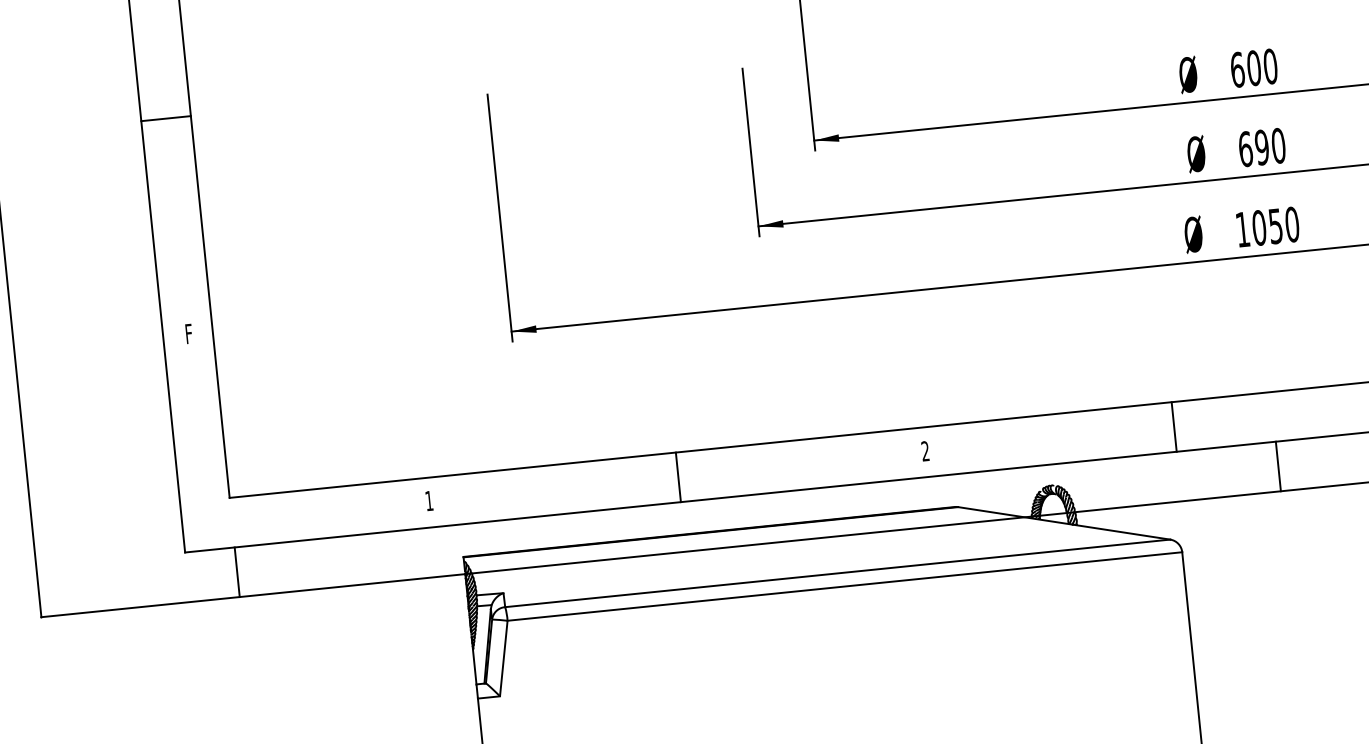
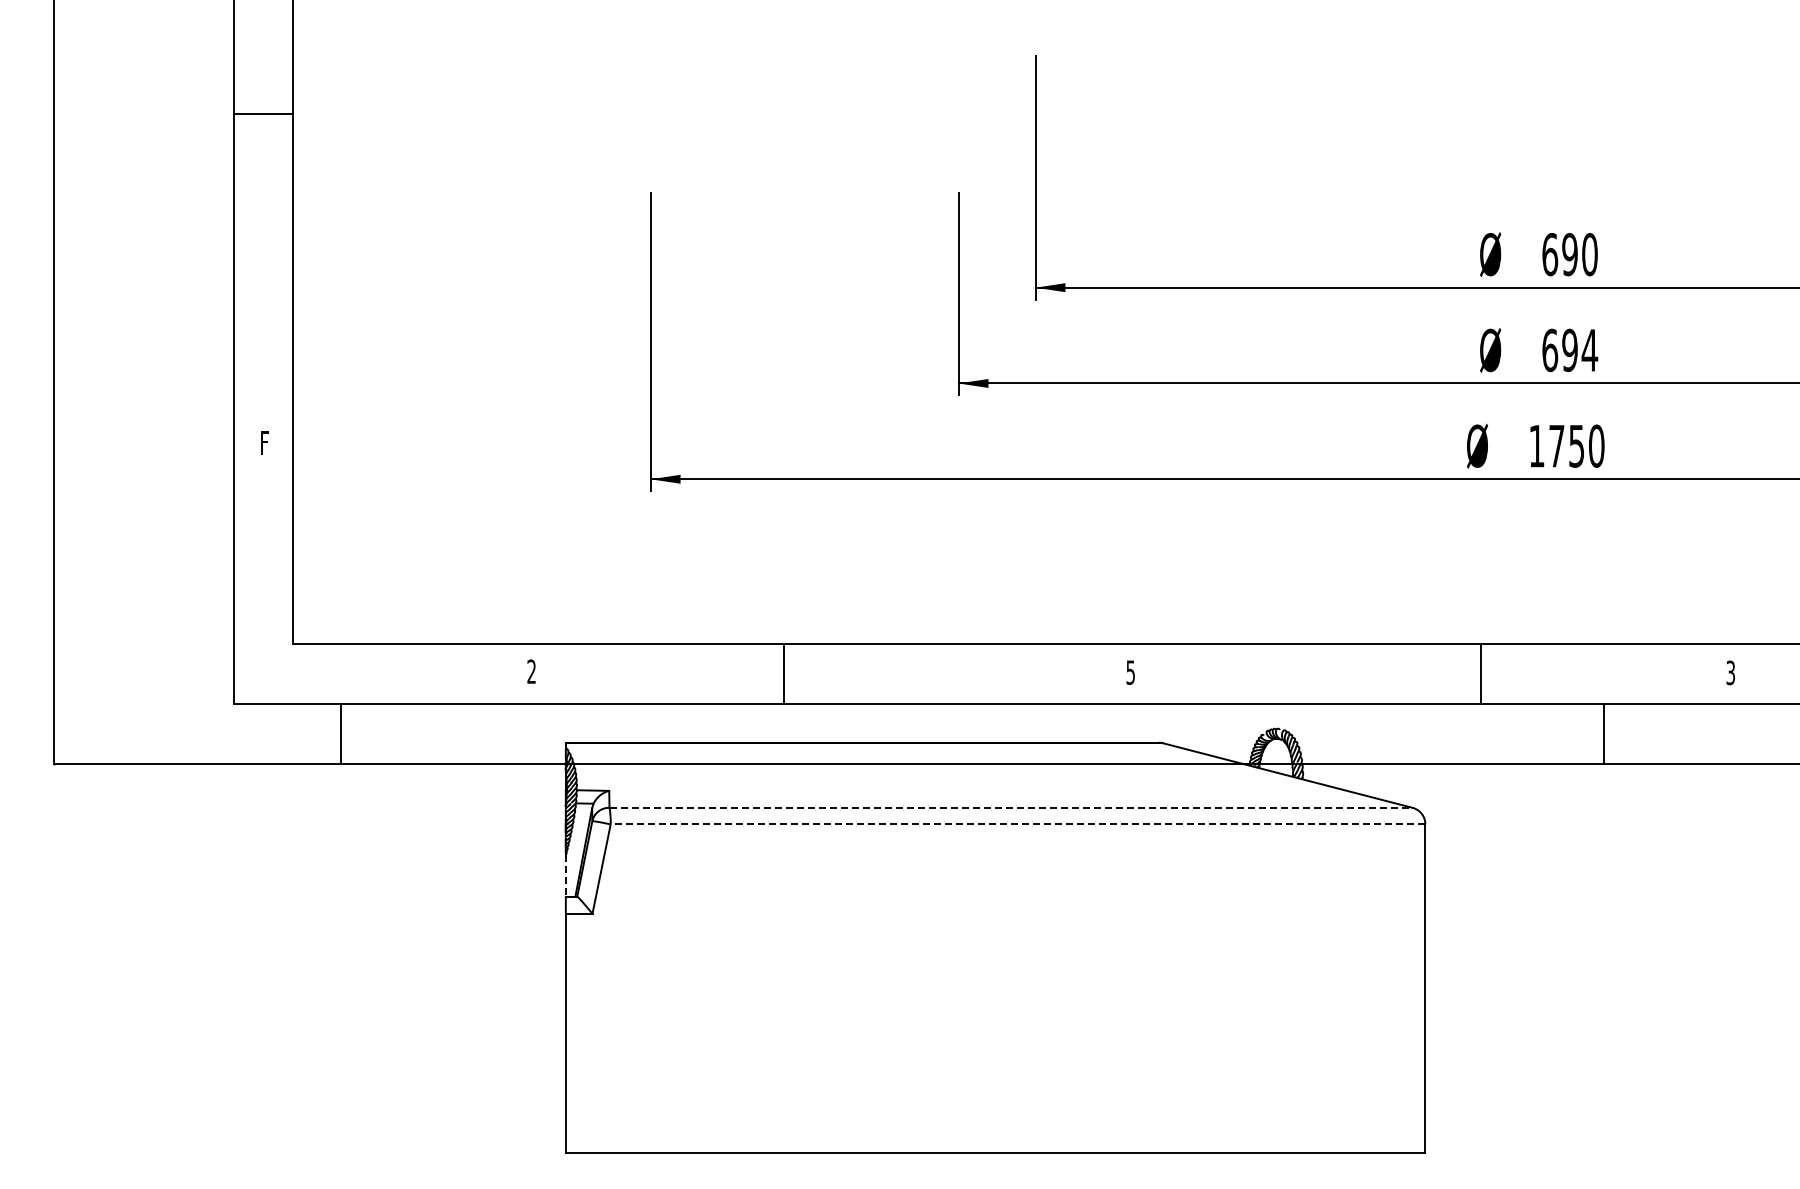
text: (1253, 68) -> (1569, 254), 600 -> 690
line: (166, 118) -> (263, 113), moved
text: (1278, 145) -> (1589, 350), 690 -> 694
text: (1258, 227) -> (1556, 445), 1050 -> 1750
line: (1173, 426) -> (1480, 673), moved
text: (925, 451) -> (1130, 672), 2 -> 5
line: (1278, 466) -> (1603, 733), moved
line: (678, 477) -> (784, 673), moved
text: (429, 500) -> (531, 671), 1 -> 2
line: (237, 572) -> (341, 733), moved
line: (838, 573) -> (1011, 807), solid -> dashed
line: (844, 586) -> (1017, 824), solid -> dashed
line: (474, 666) -> (565, 875), solid -> dashed

